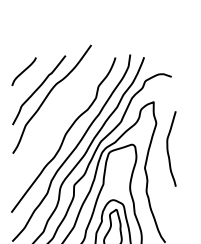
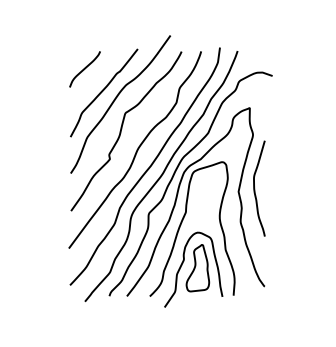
curve: (53, 118) -> (122, 129), added
curve: (168, 148) -> (255, 188), moved

